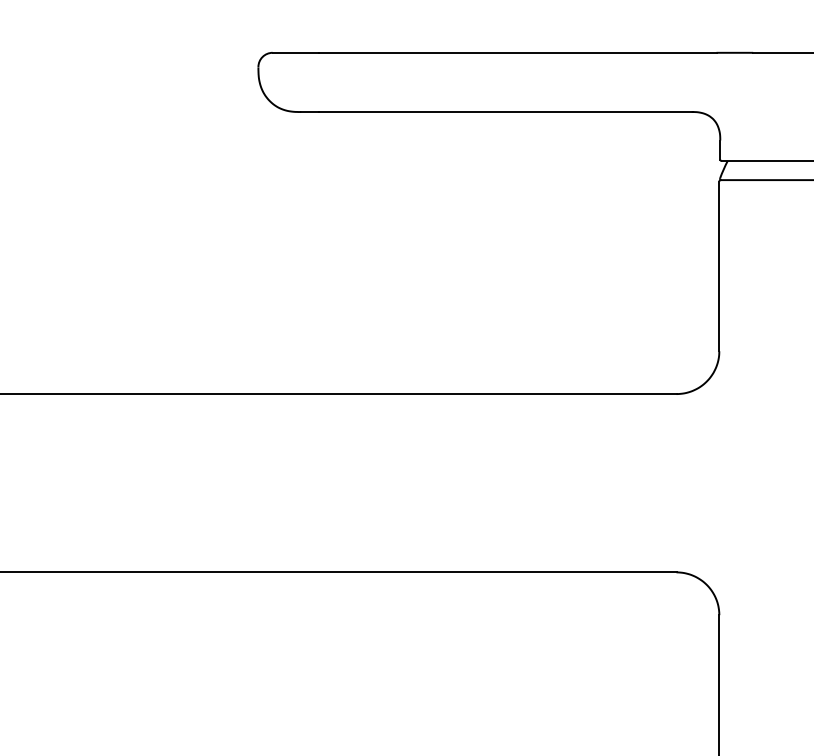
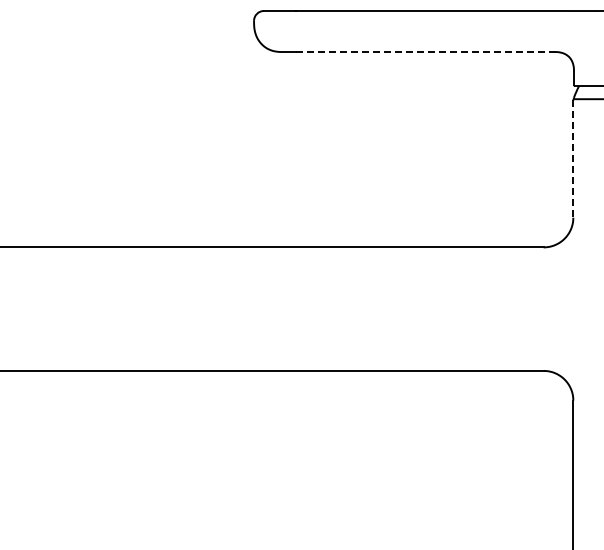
line: (505, 112) -> (425, 52), solid -> dashed
line: (719, 265) -> (573, 158), solid -> dashed

